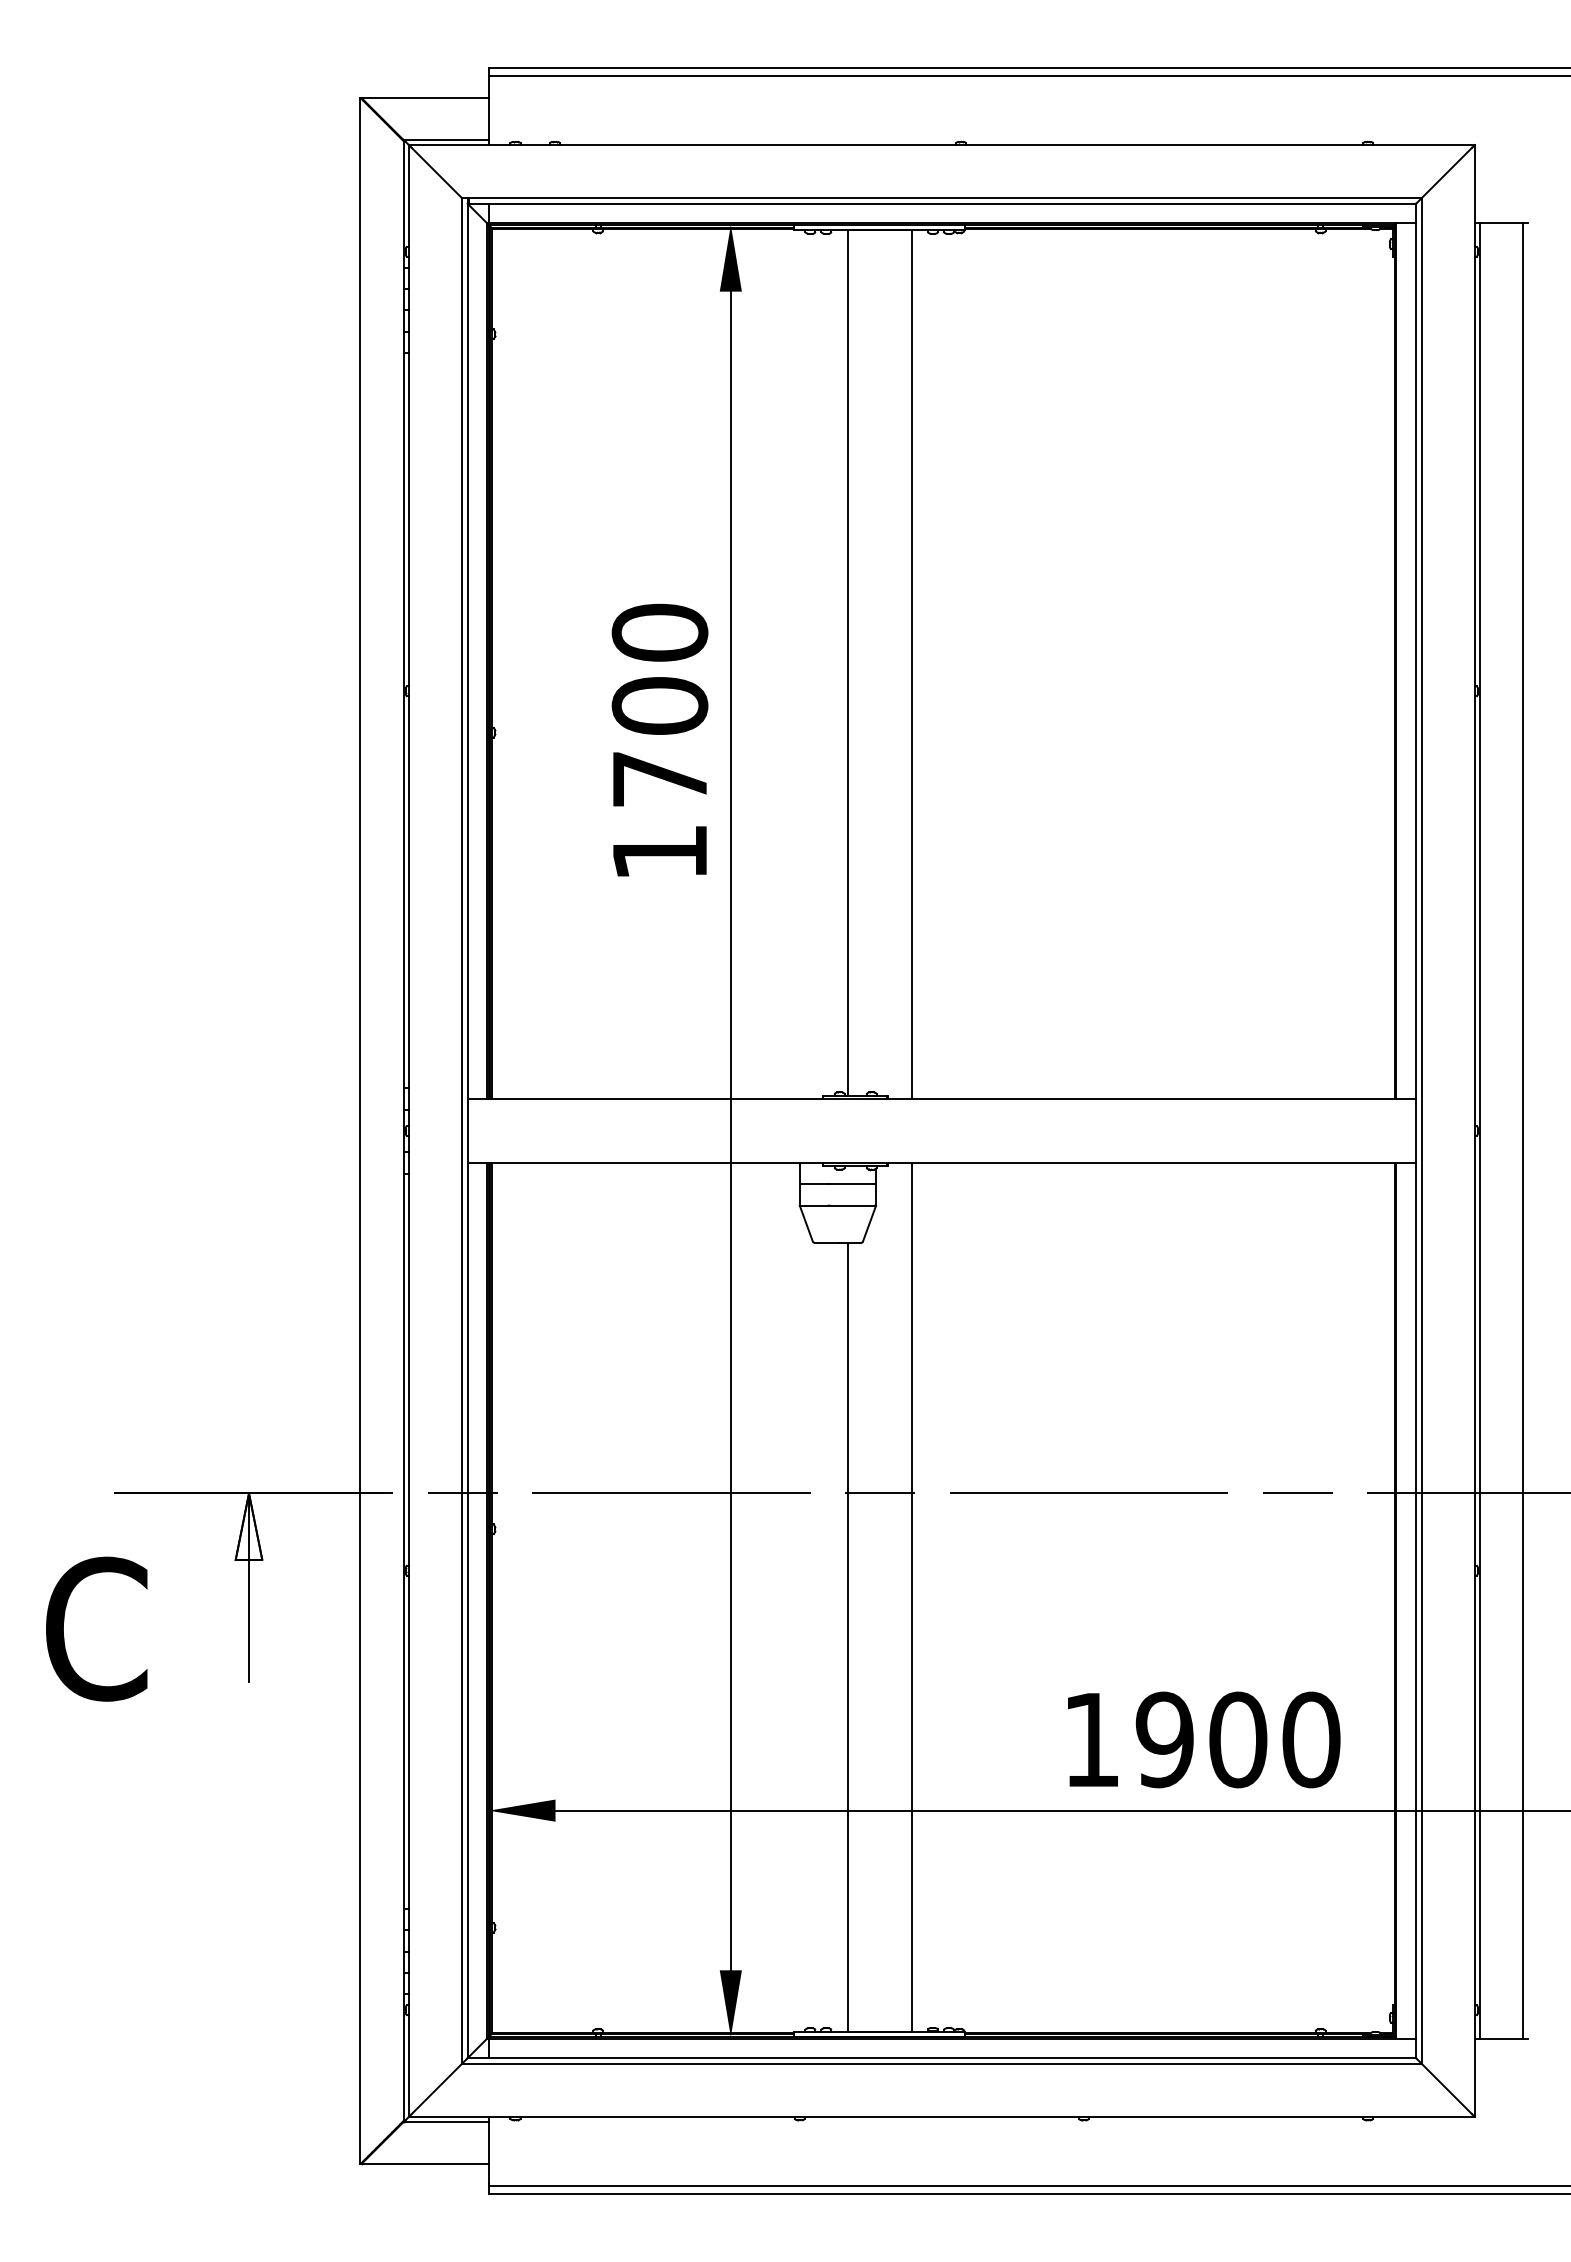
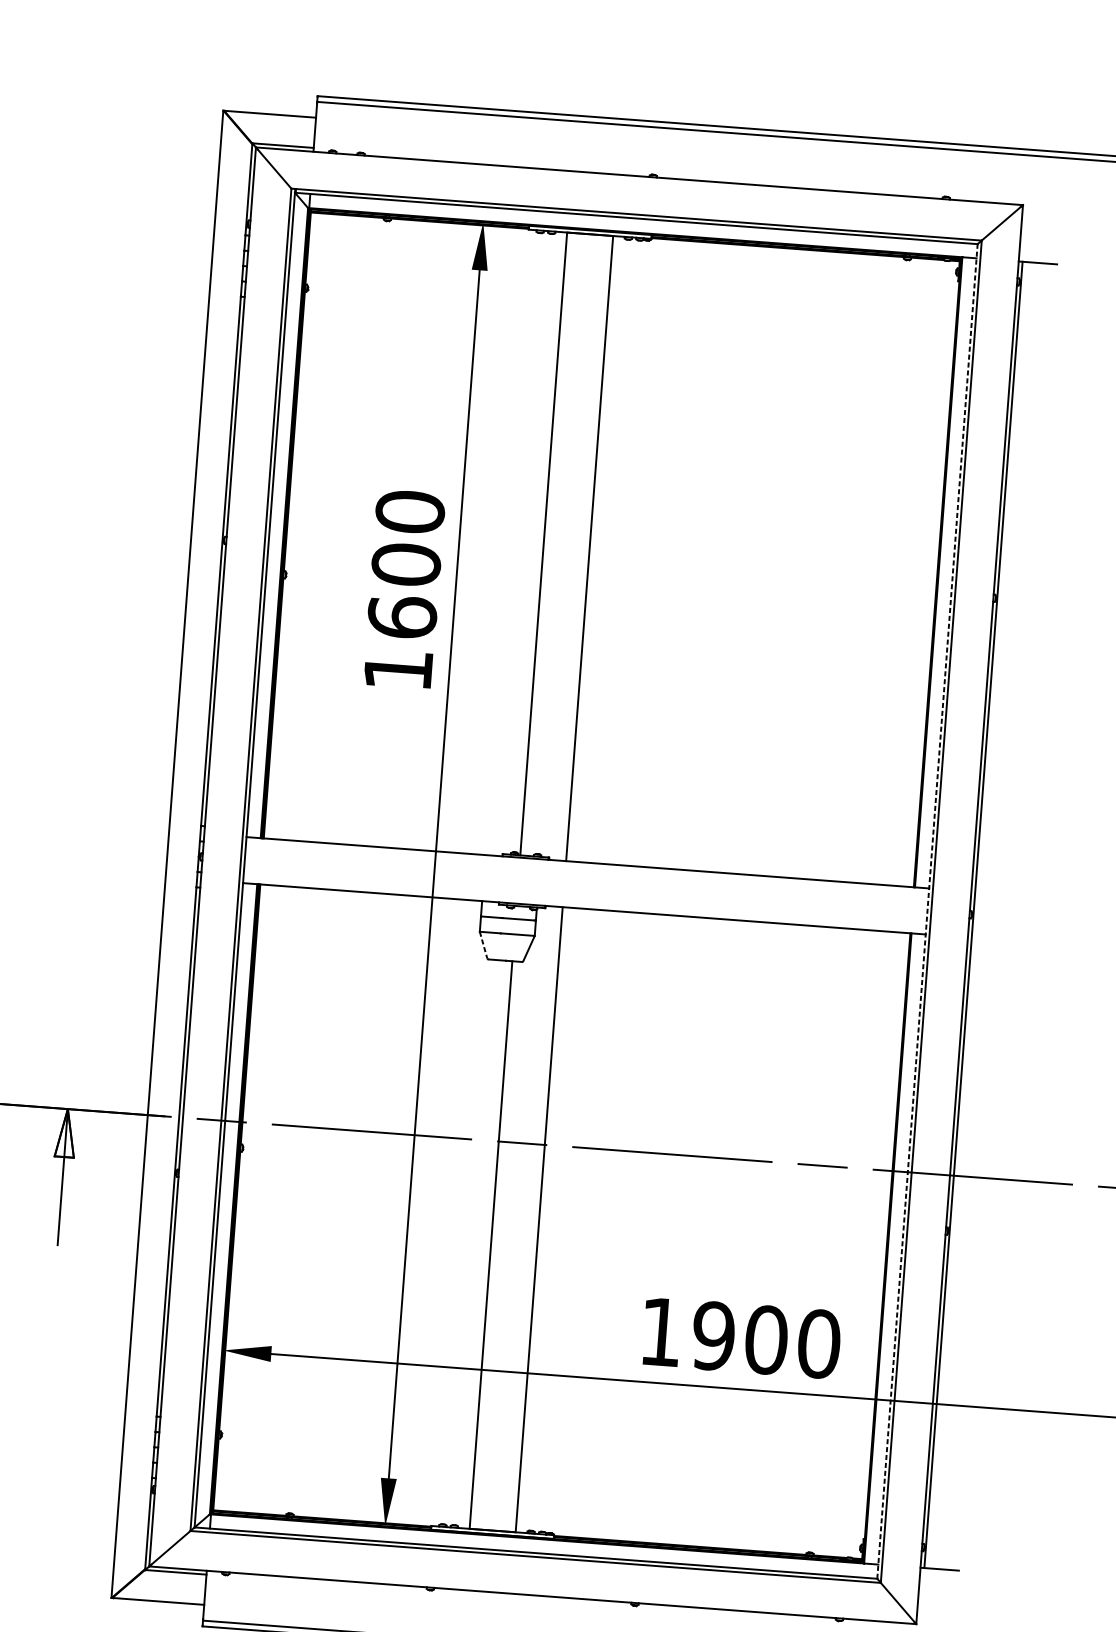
text: (659, 778) -> (401, 616), 1700 -> 1600
line: (1416, 1130) -> (927, 911), solid -> dashed
line: (1522, 1130) -> (1004, 916), removed
line: (806, 1224) -> (483, 945), solid -> dashed

